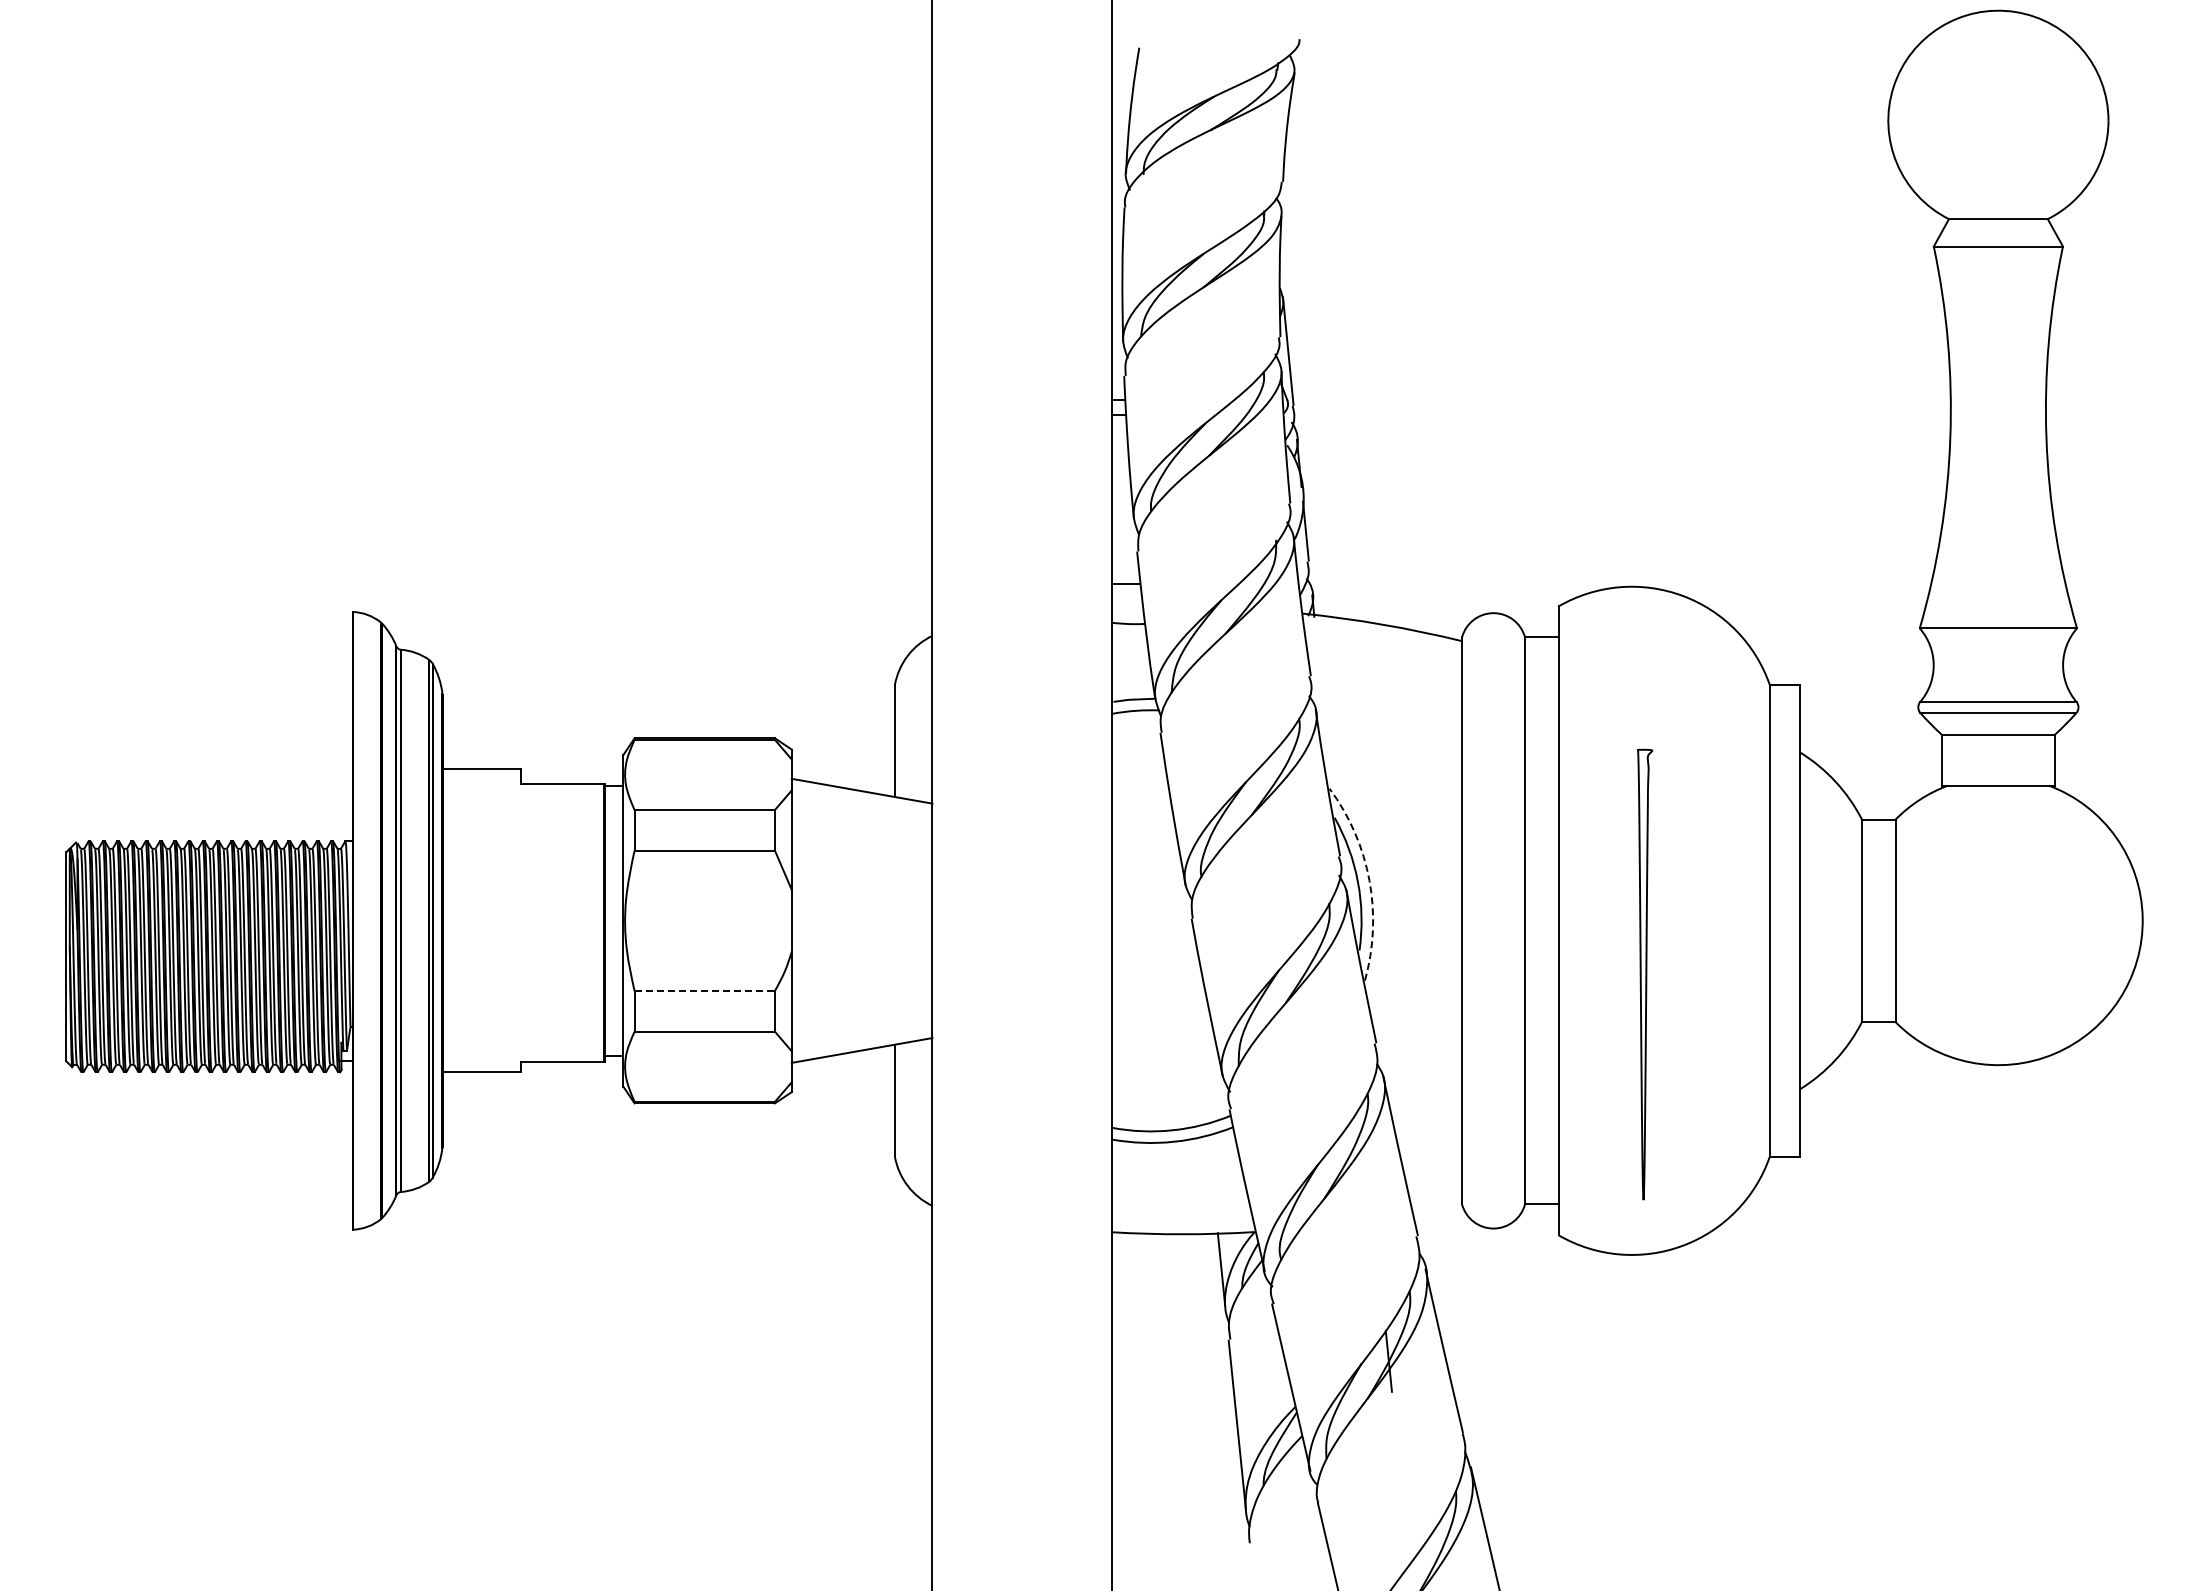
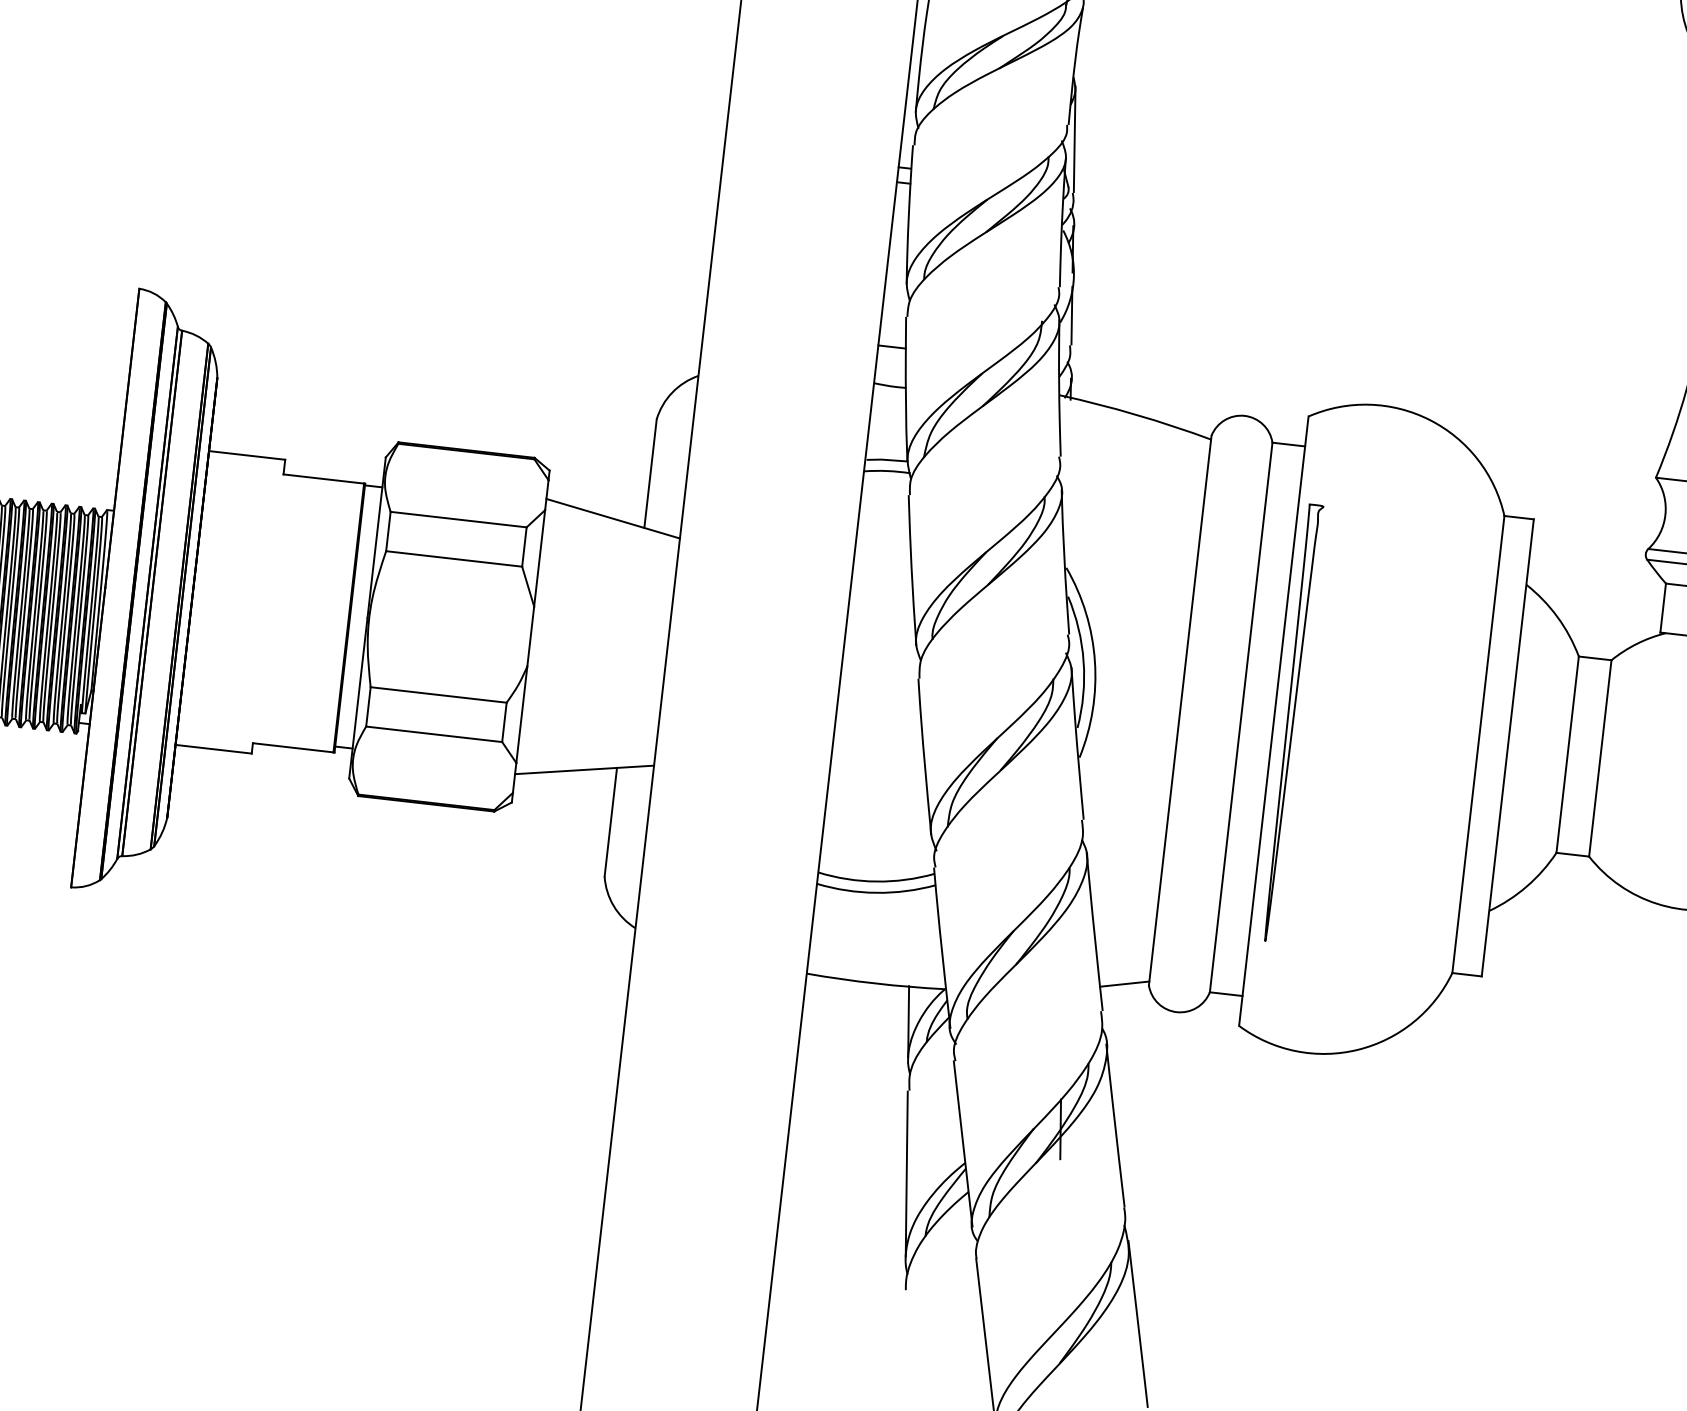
arc: (1369, 880) -> (1094, 661), dashed -> solid
curve: (1645, 974) -> (1292, 722), moved
line: (705, 991) -> (439, 695), dashed -> solid
line: (1437, 1205) -> (1124, 983), added

